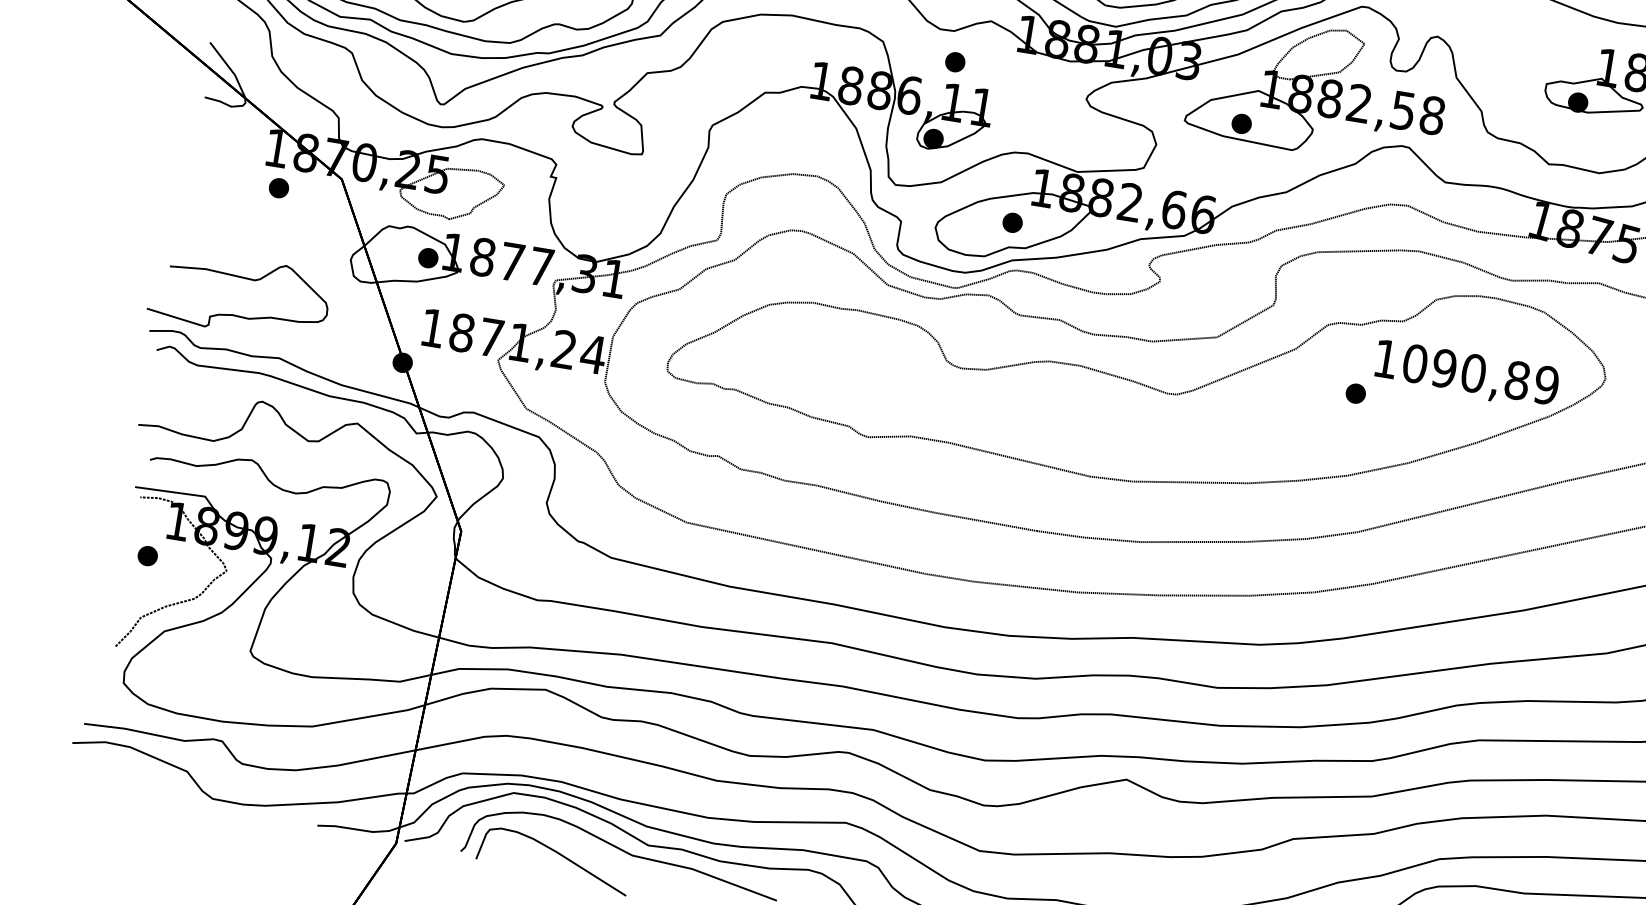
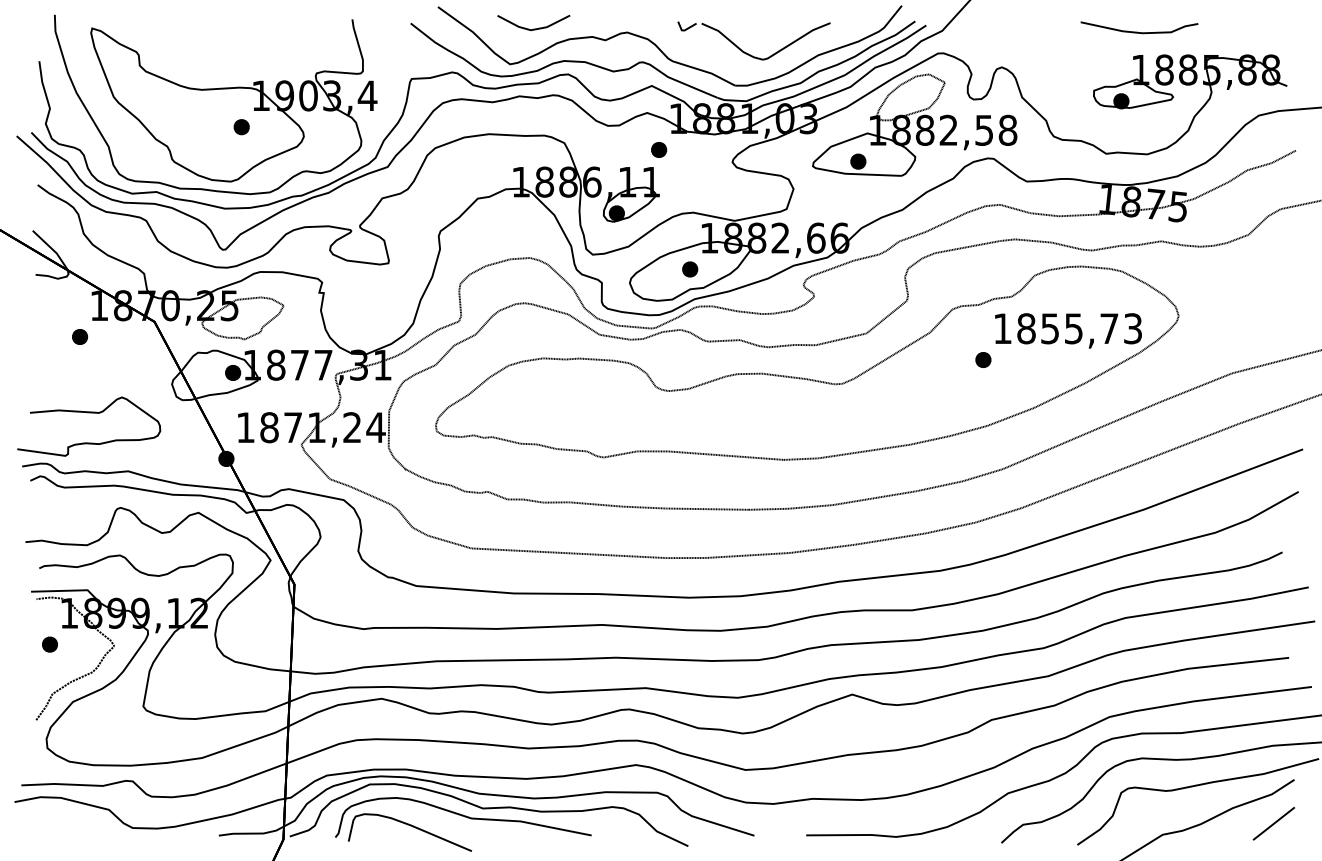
part: (955, 61) -> (659, 149), moved
part: (278, 187) -> (79, 336), moved
text: (1480, 374) -> (1079, 328), 1090,89 -> 1855,73

